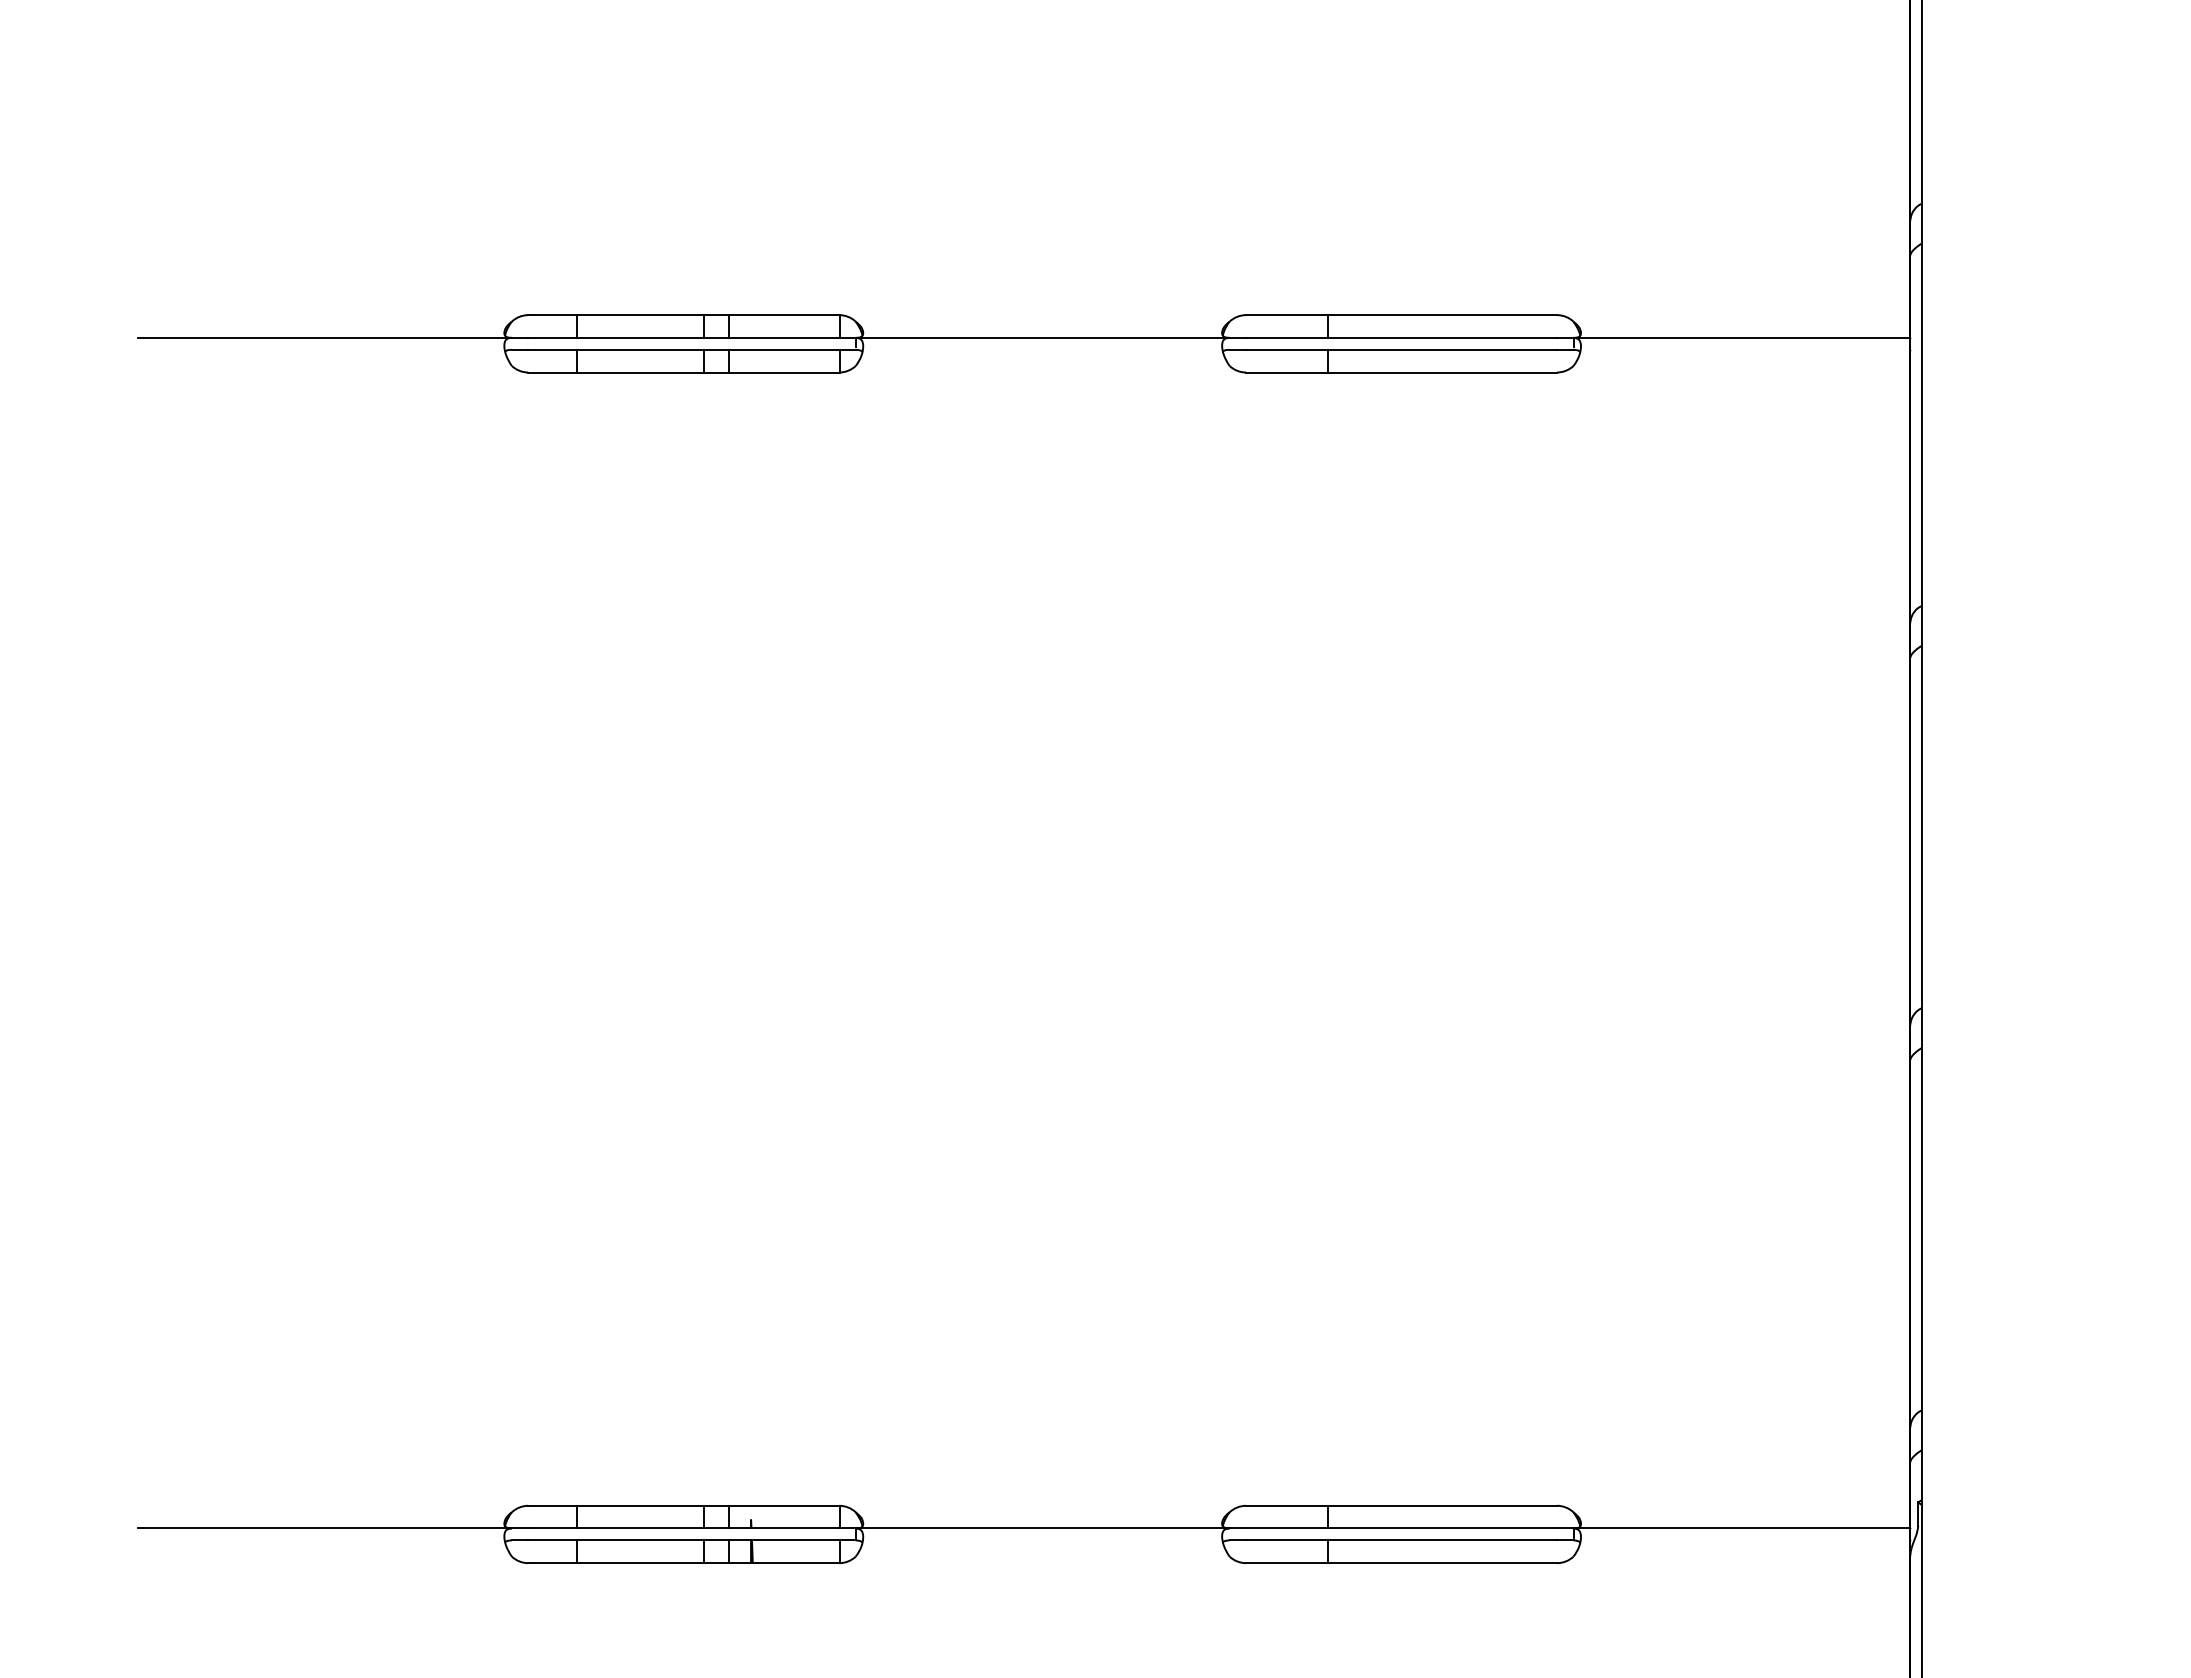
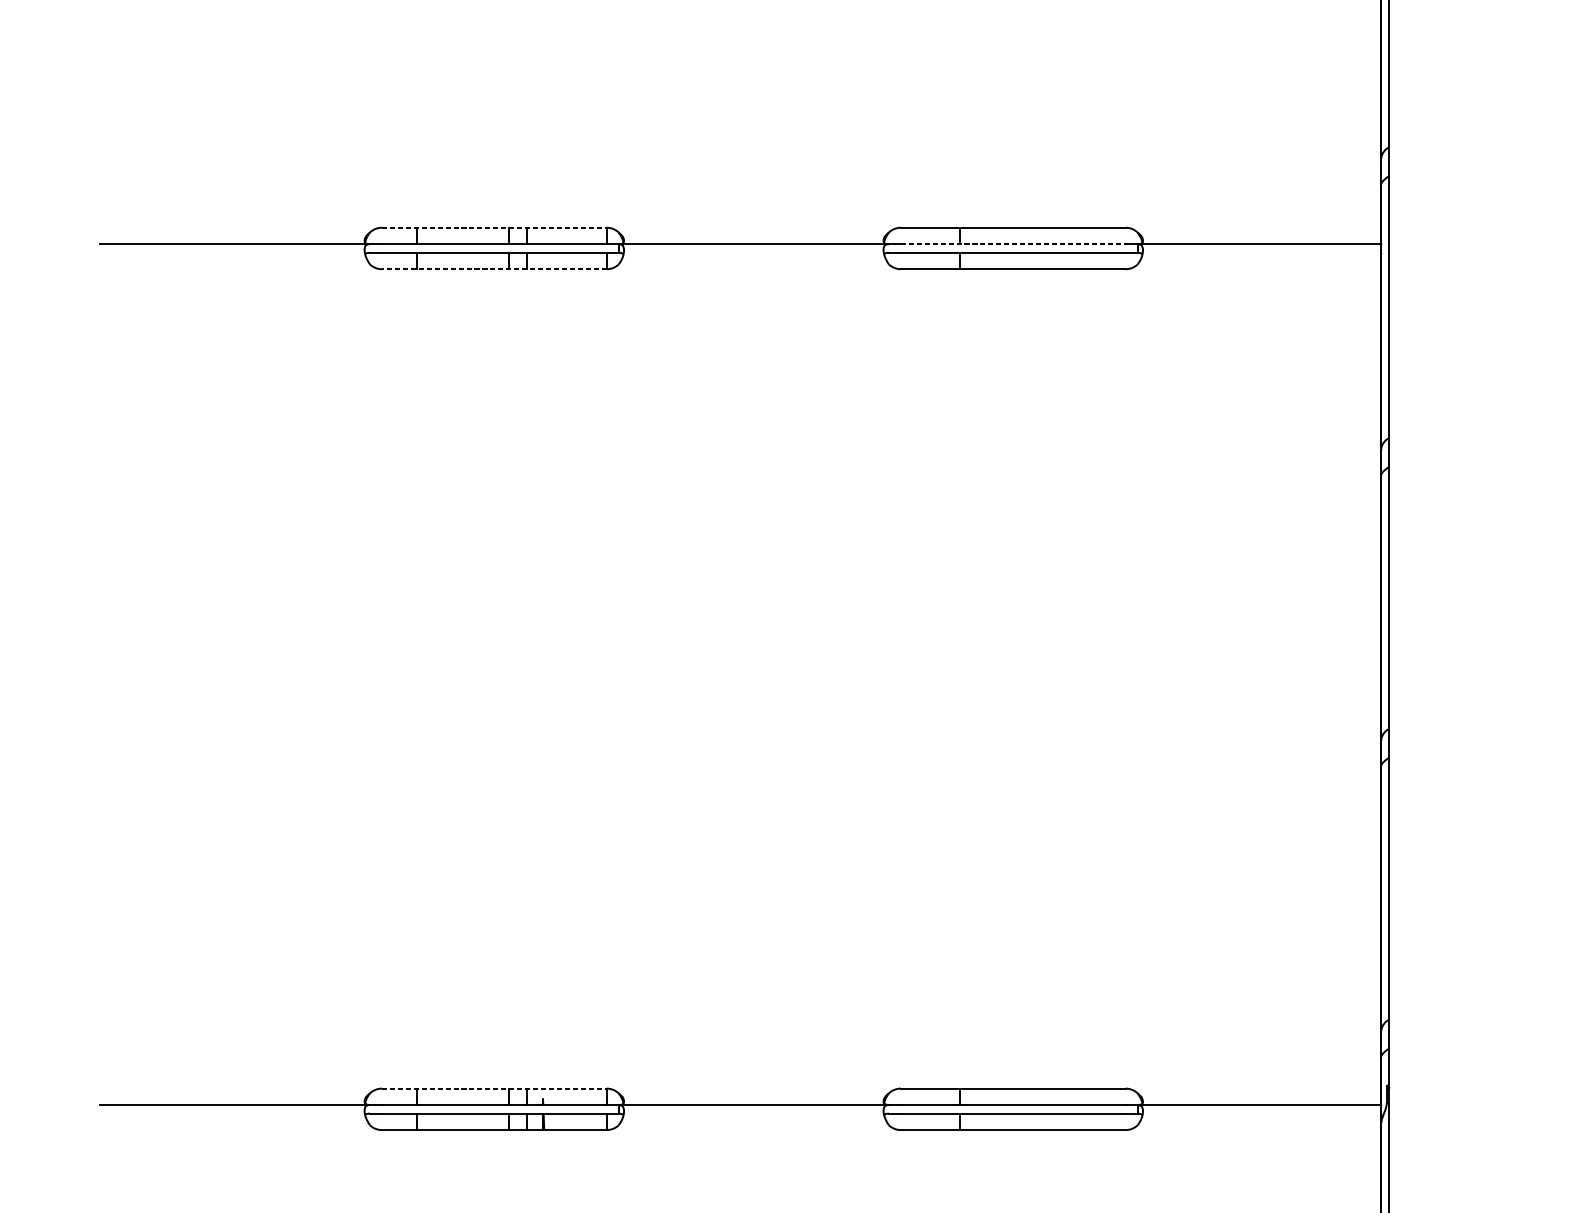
line: (683, 315) -> (494, 228), solid -> dashed
line: (1401, 337) -> (1013, 243), solid -> dashed
line: (683, 372) -> (494, 269), solid -> dashed
line: (683, 1505) -> (494, 1088), solid -> dashed

